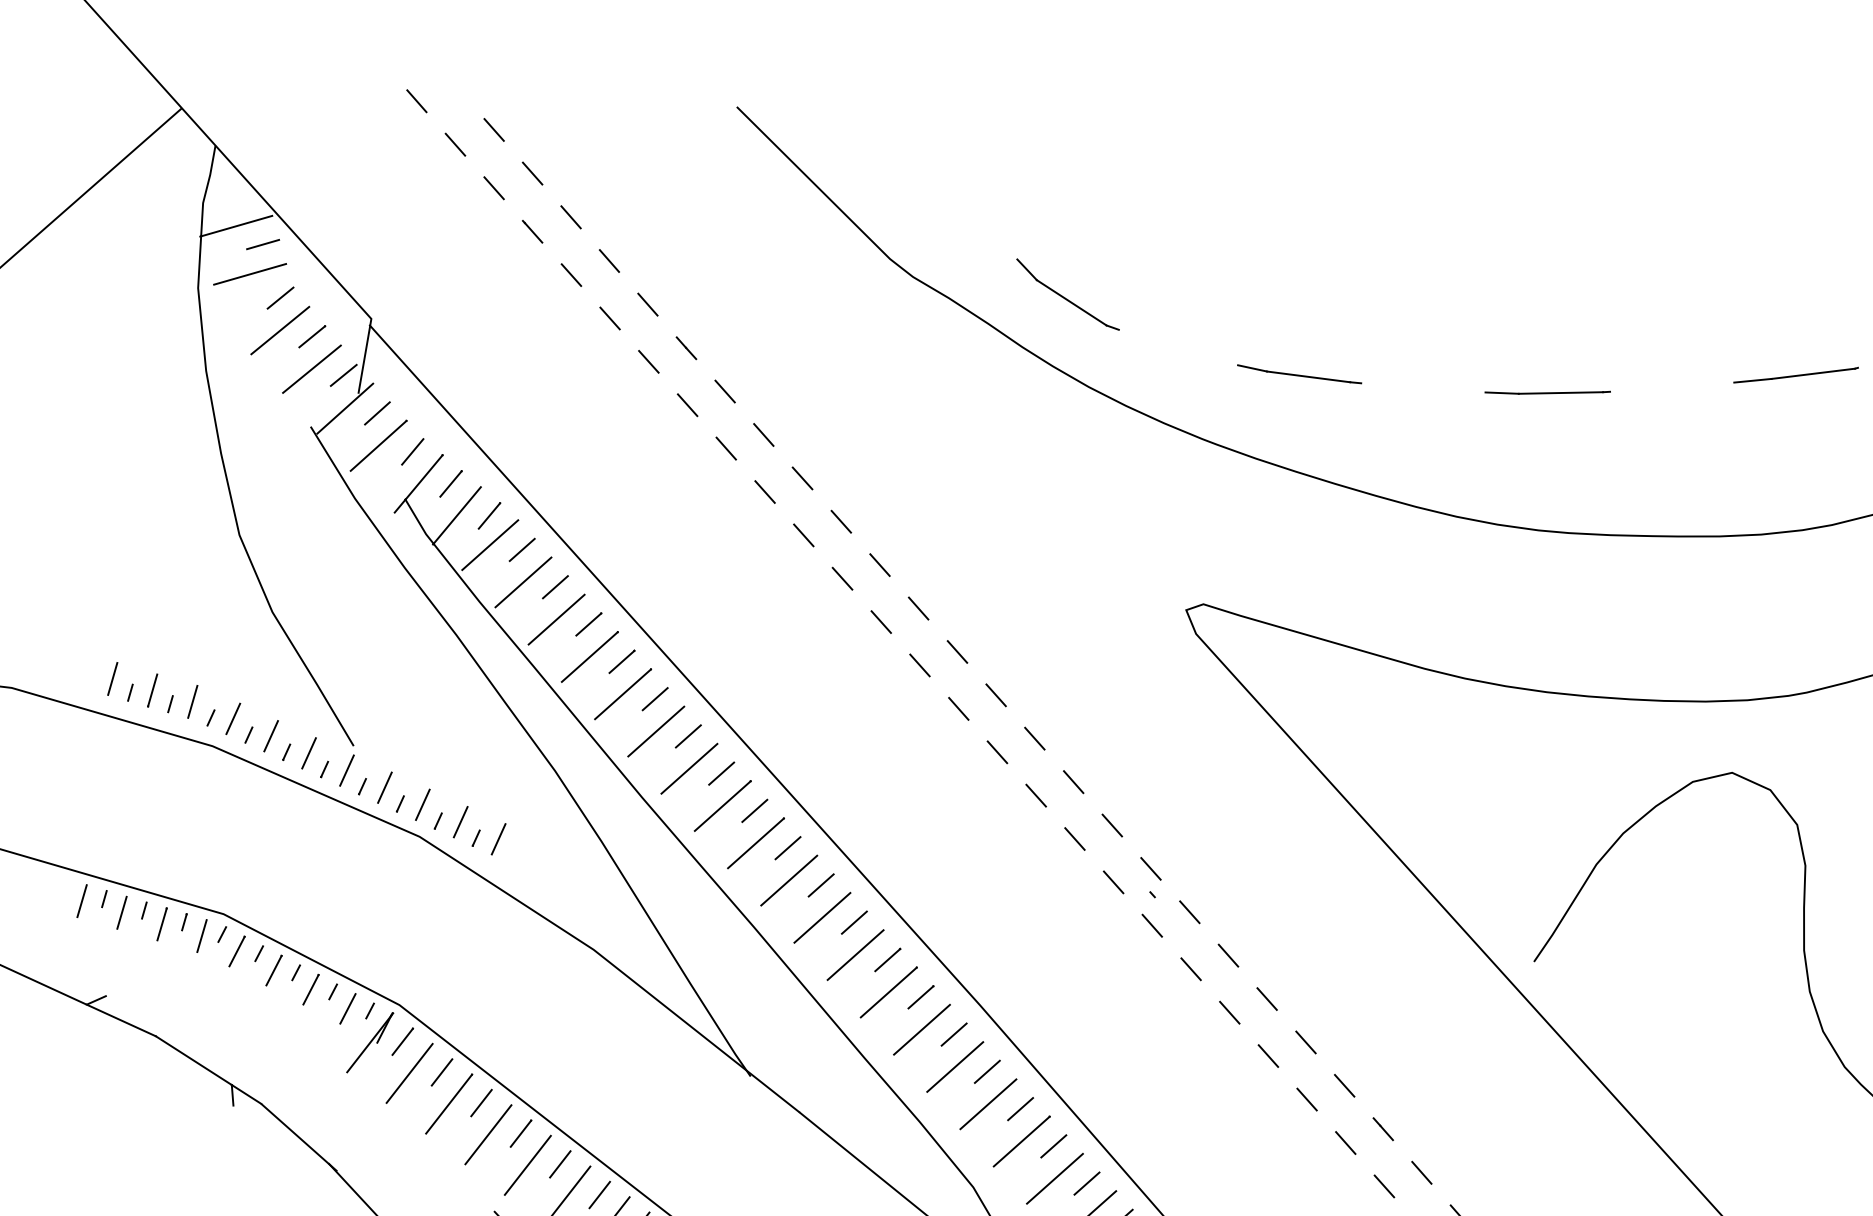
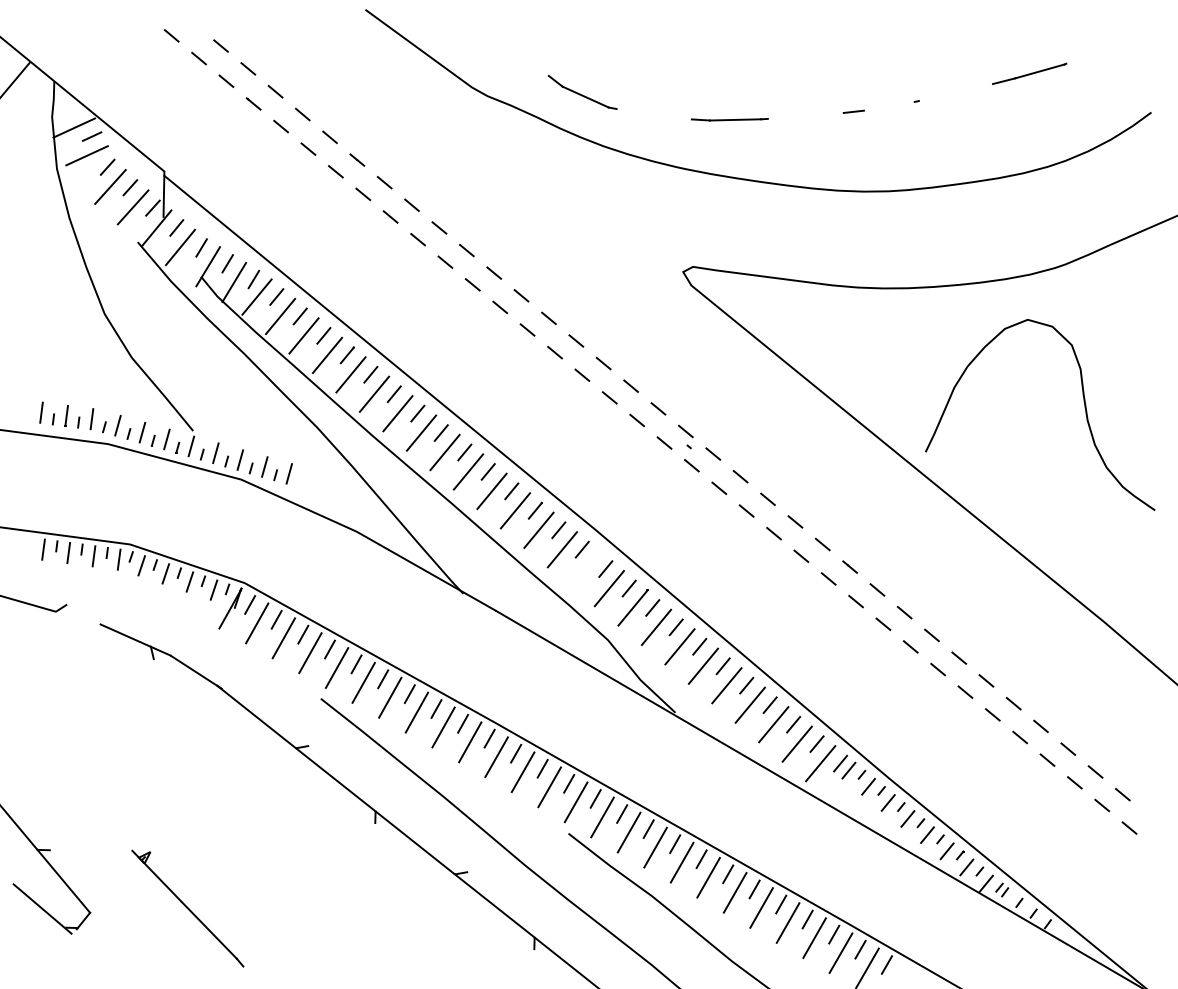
line: (1559, 391) -> (888, 105), removed
line: (121, 1019) -> (78, 617), removed
line: (954, 1065) -> (585, 568), removed

